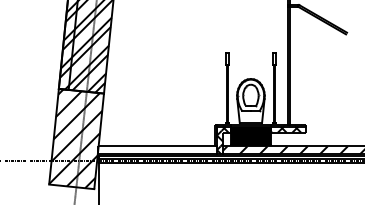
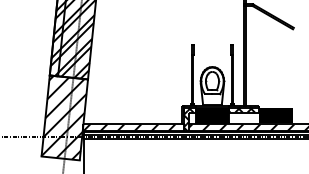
fill: (325, 134) -> (275, 114), added
hatch: (152, 150) -> (129, 127), added

